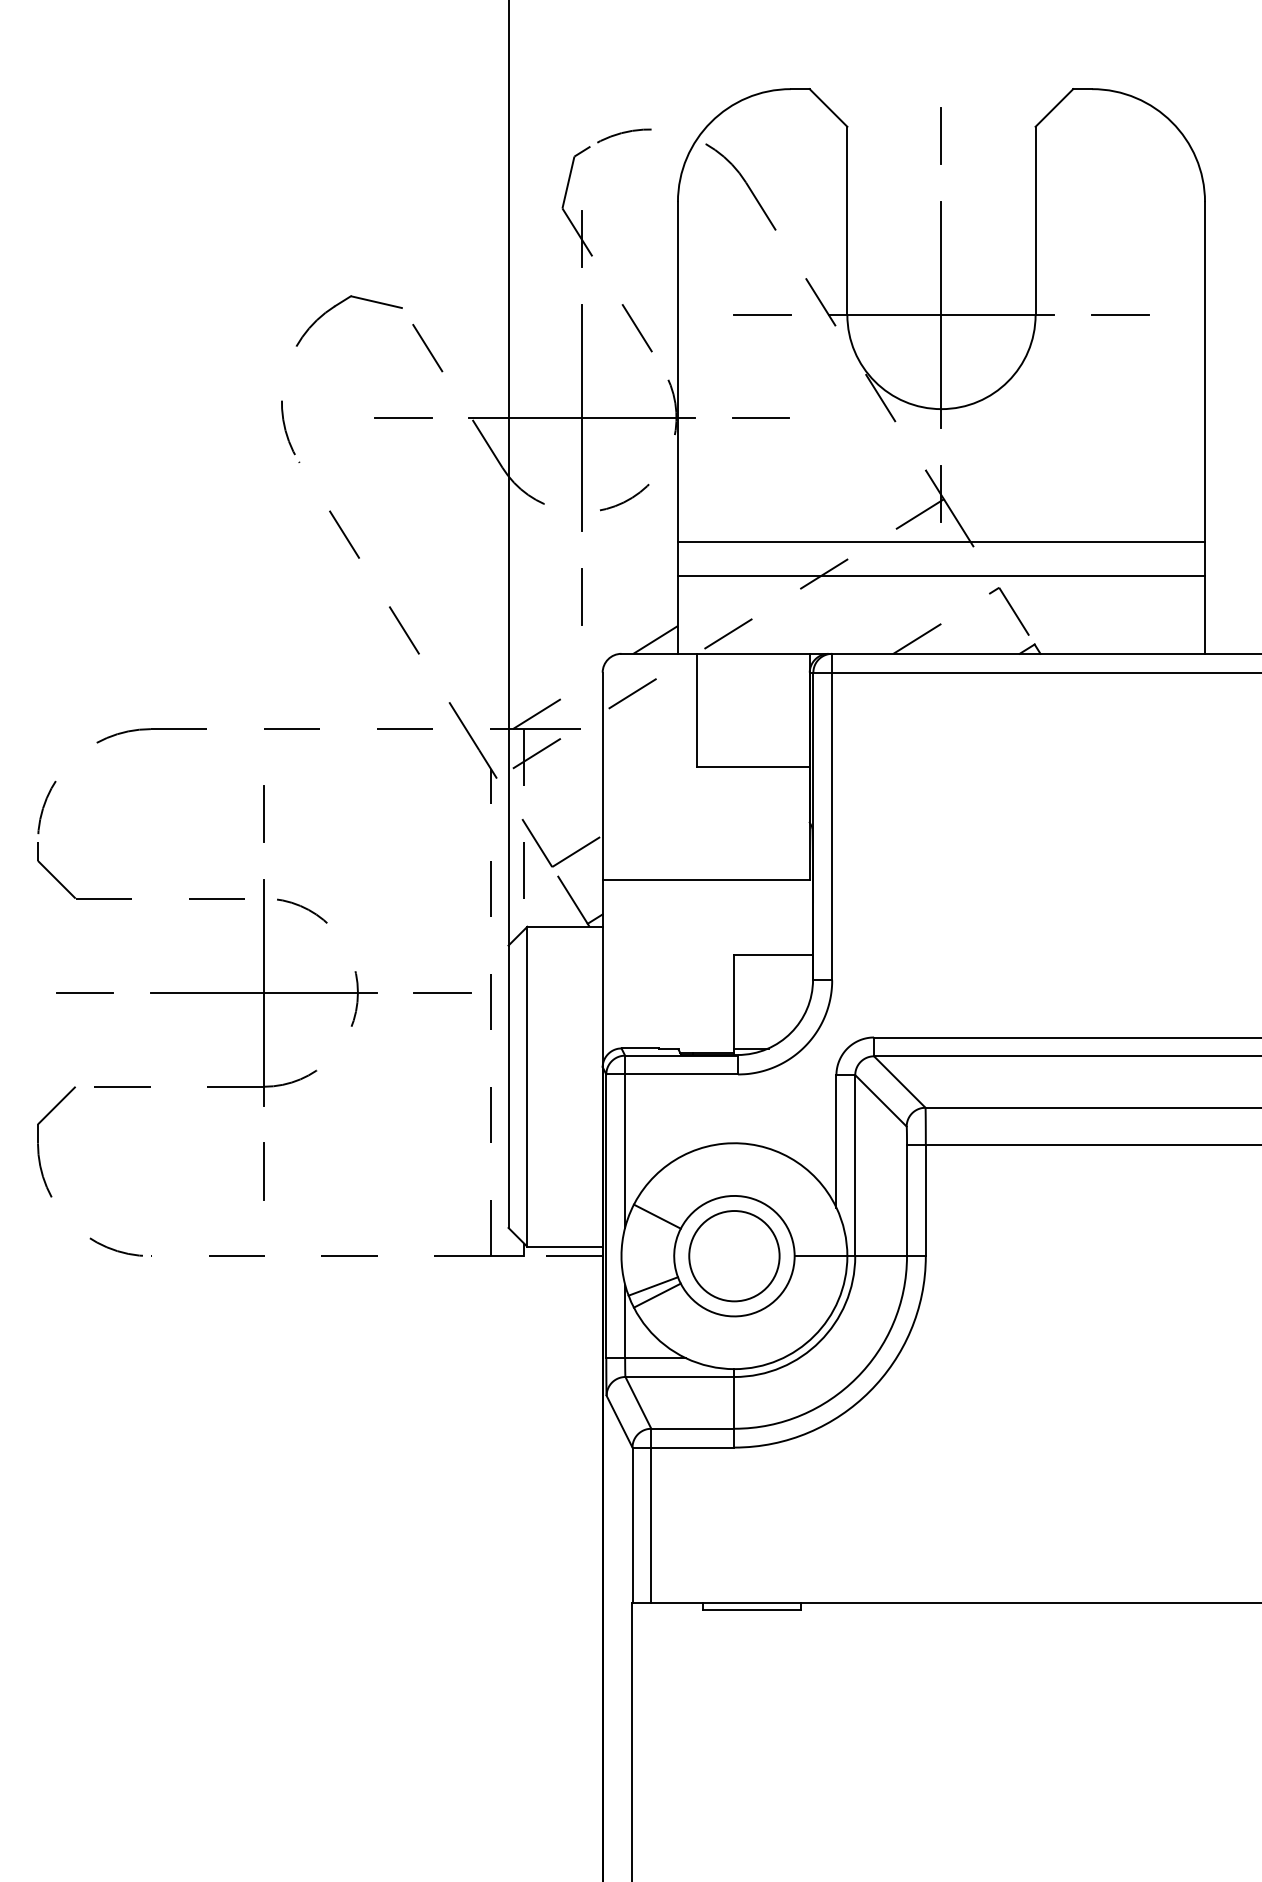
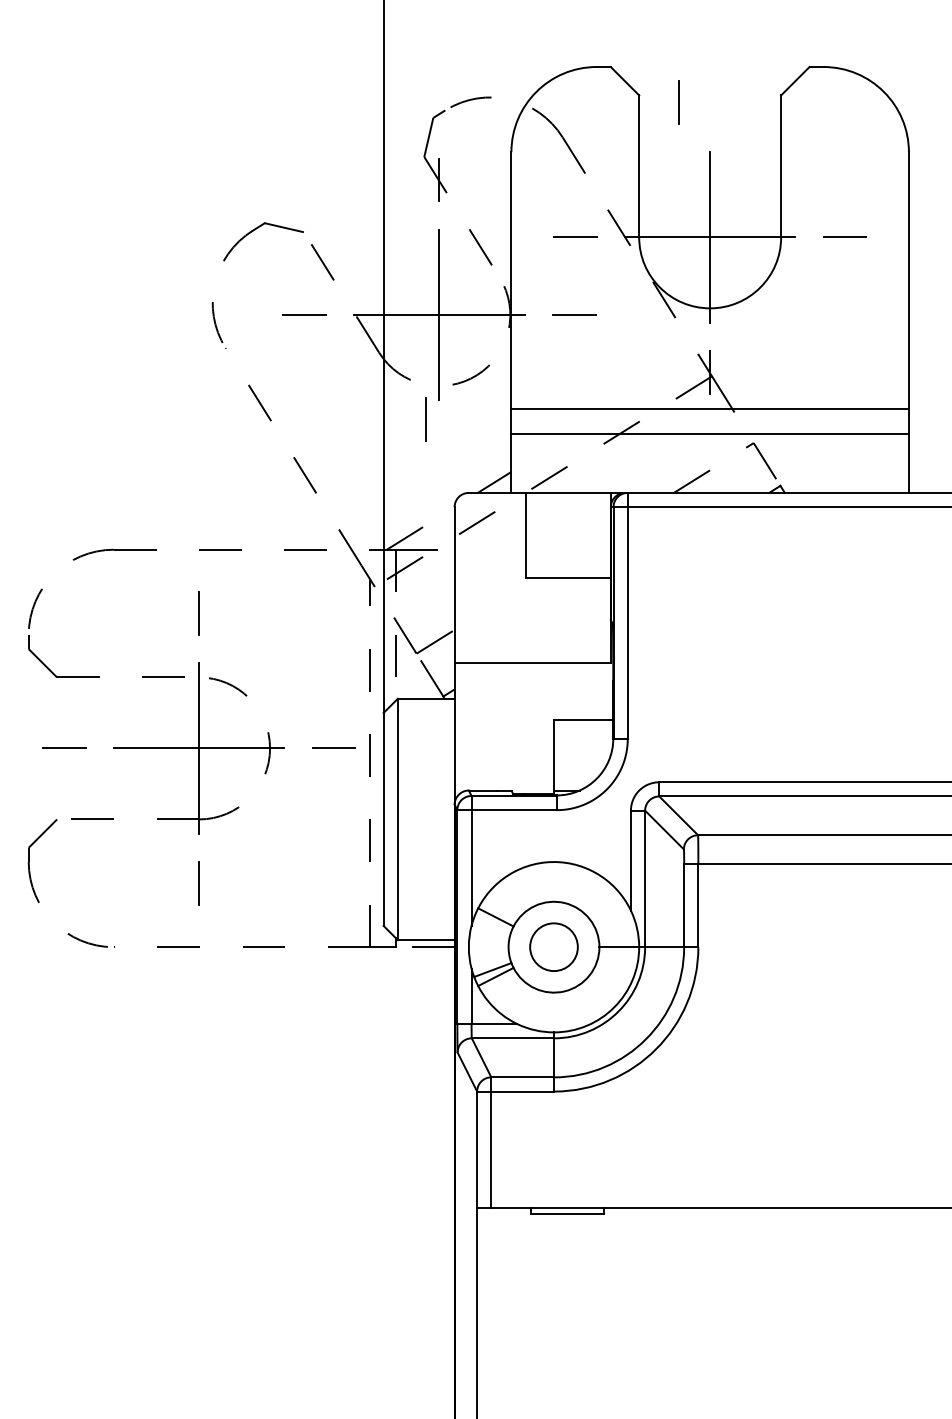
line: (940, 135) -> (678, 101), moved
line: (581, 596) -> (425, 419), moved
circle: (734, 1256) -> (554, 947), size x0.7

